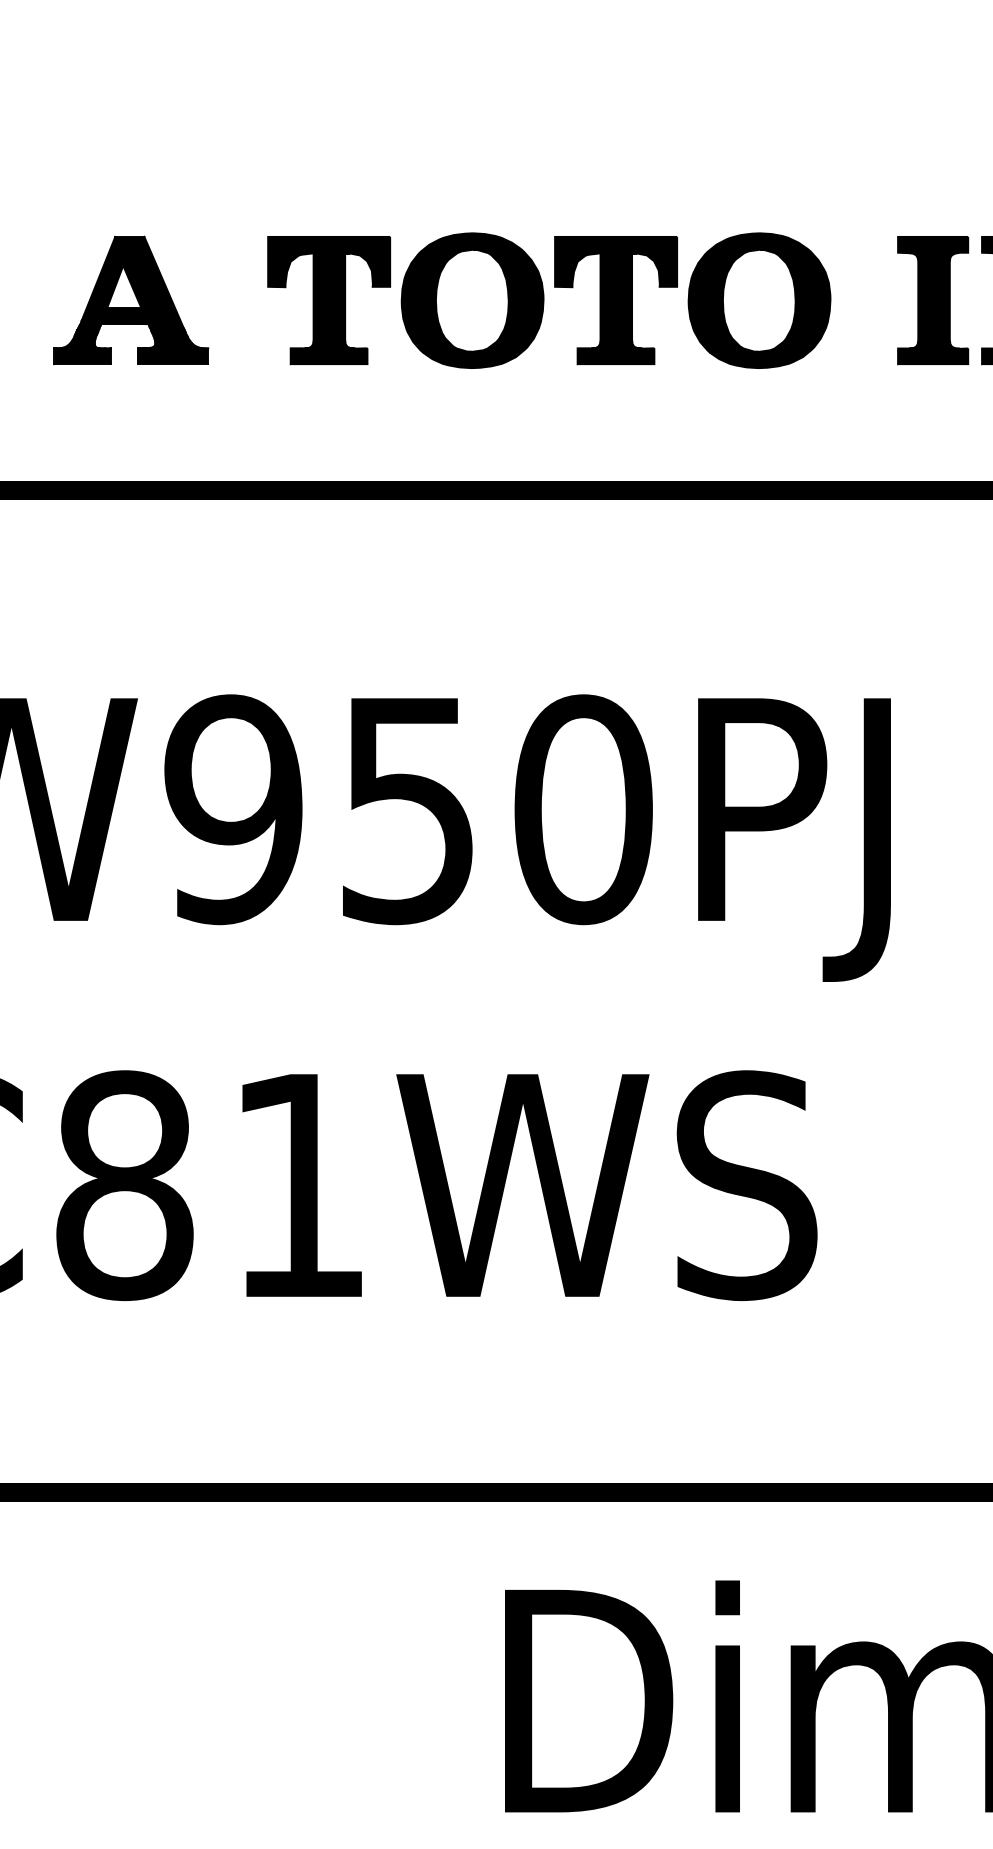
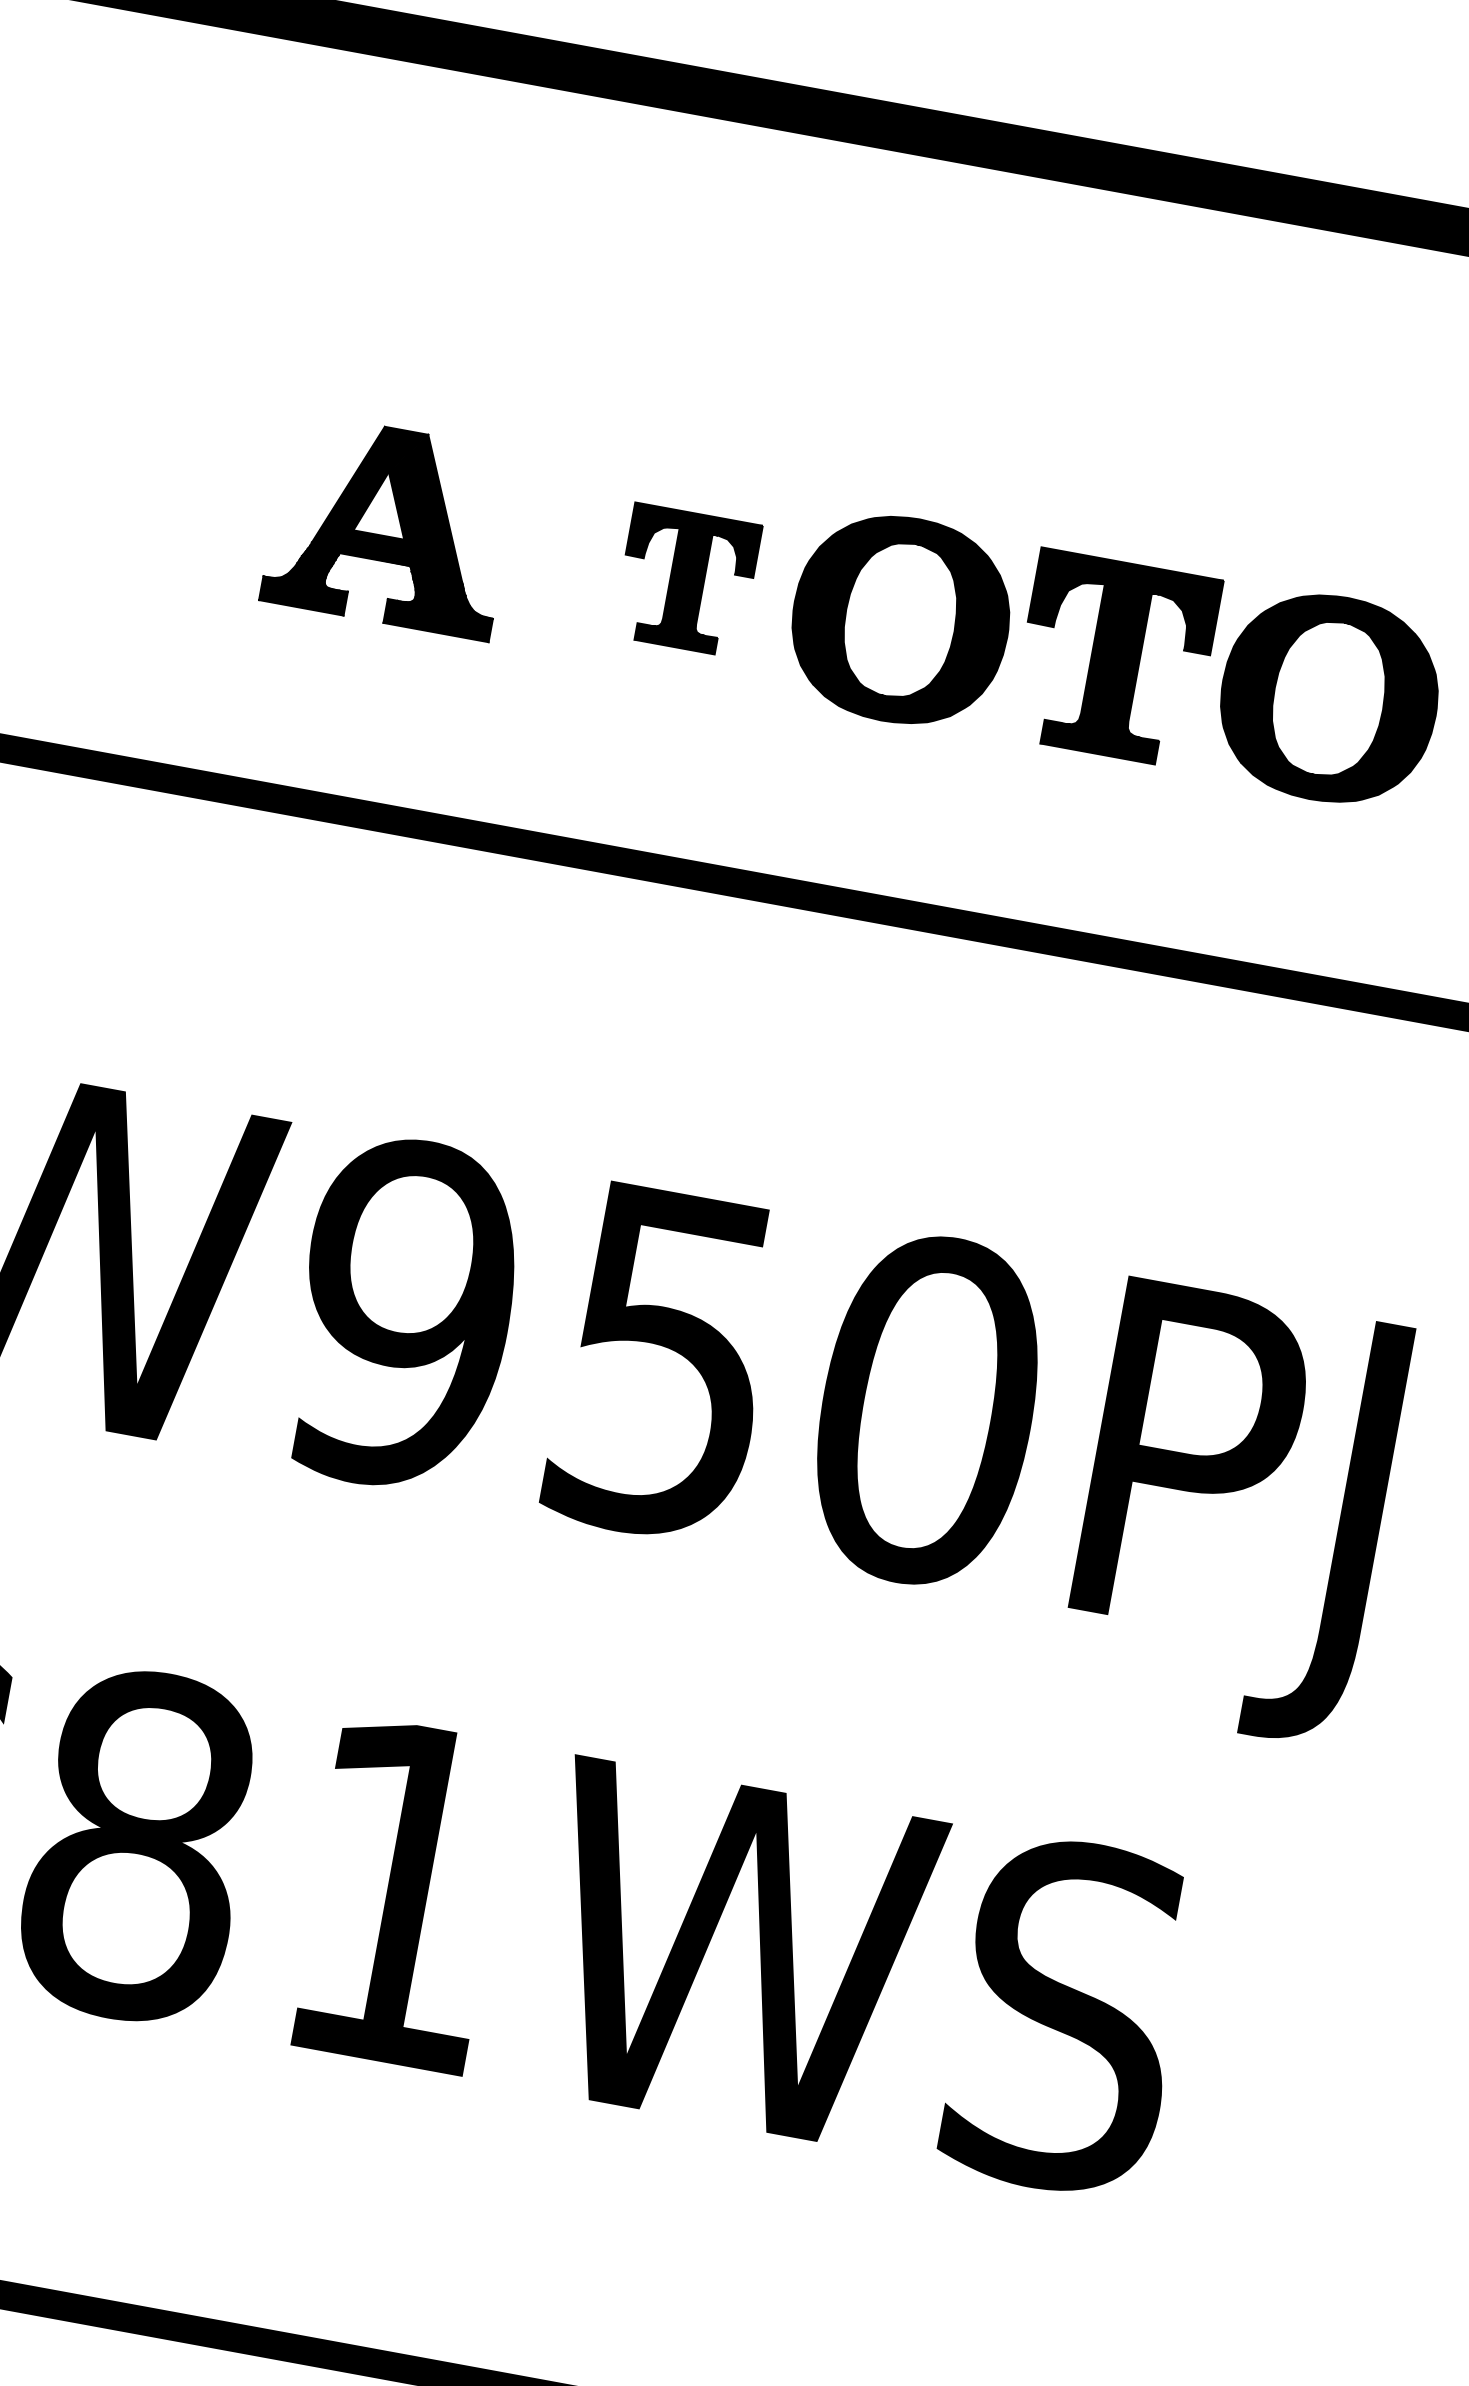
part: (329, 300) -> (687, 580), size x0.7

